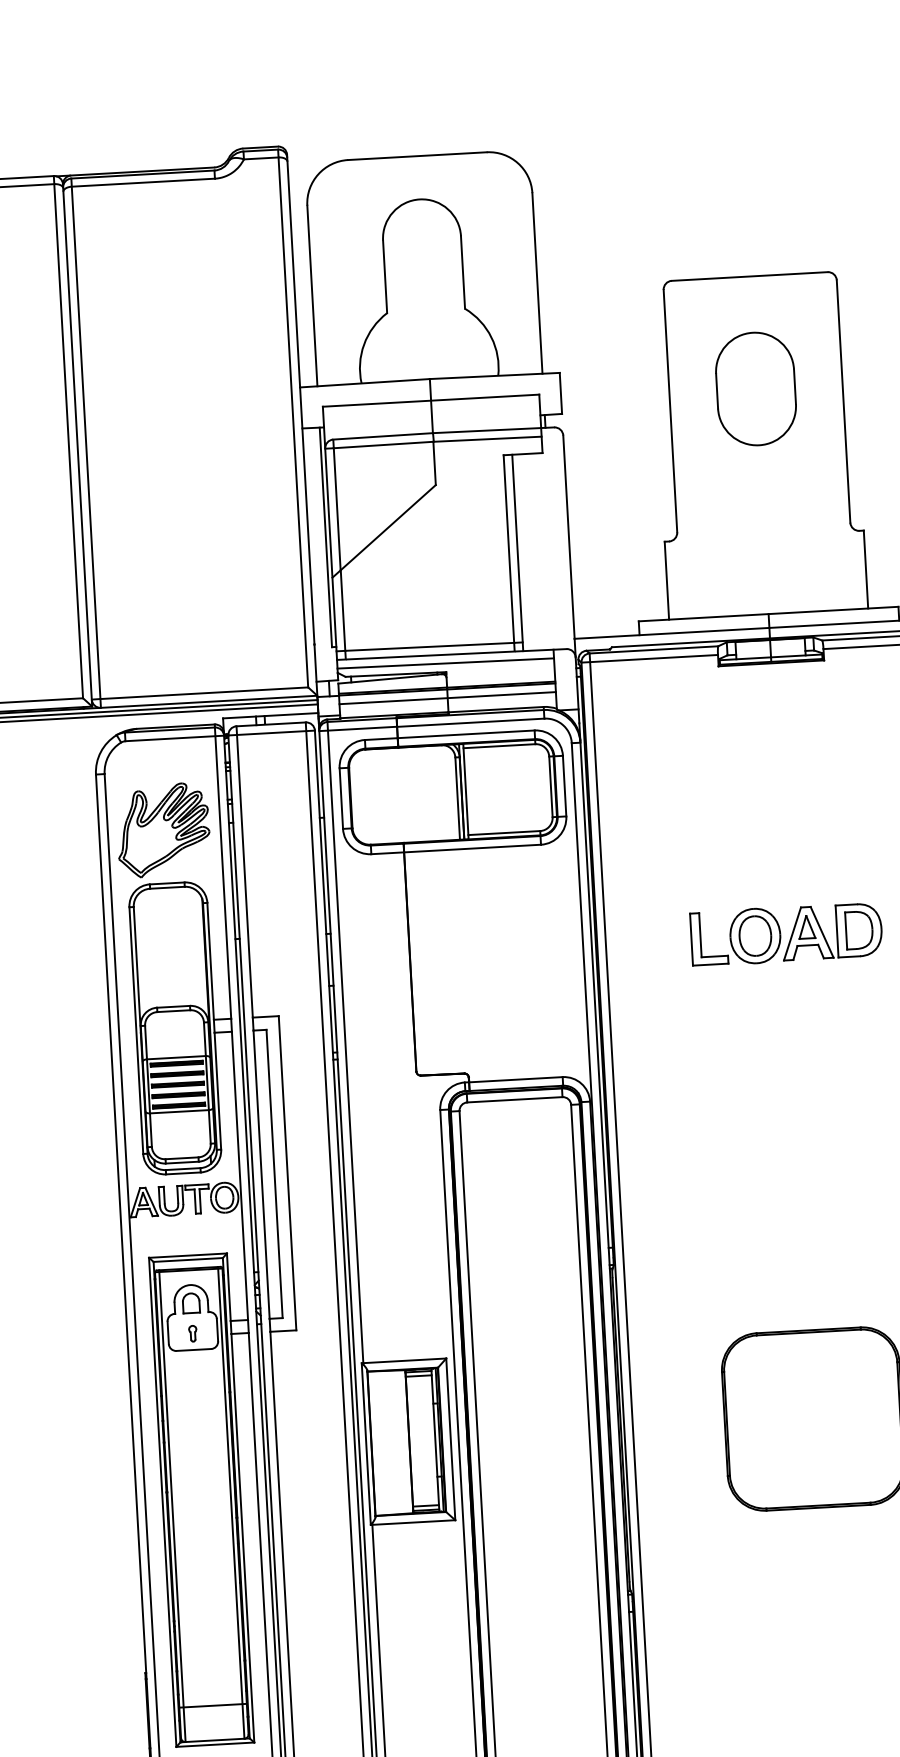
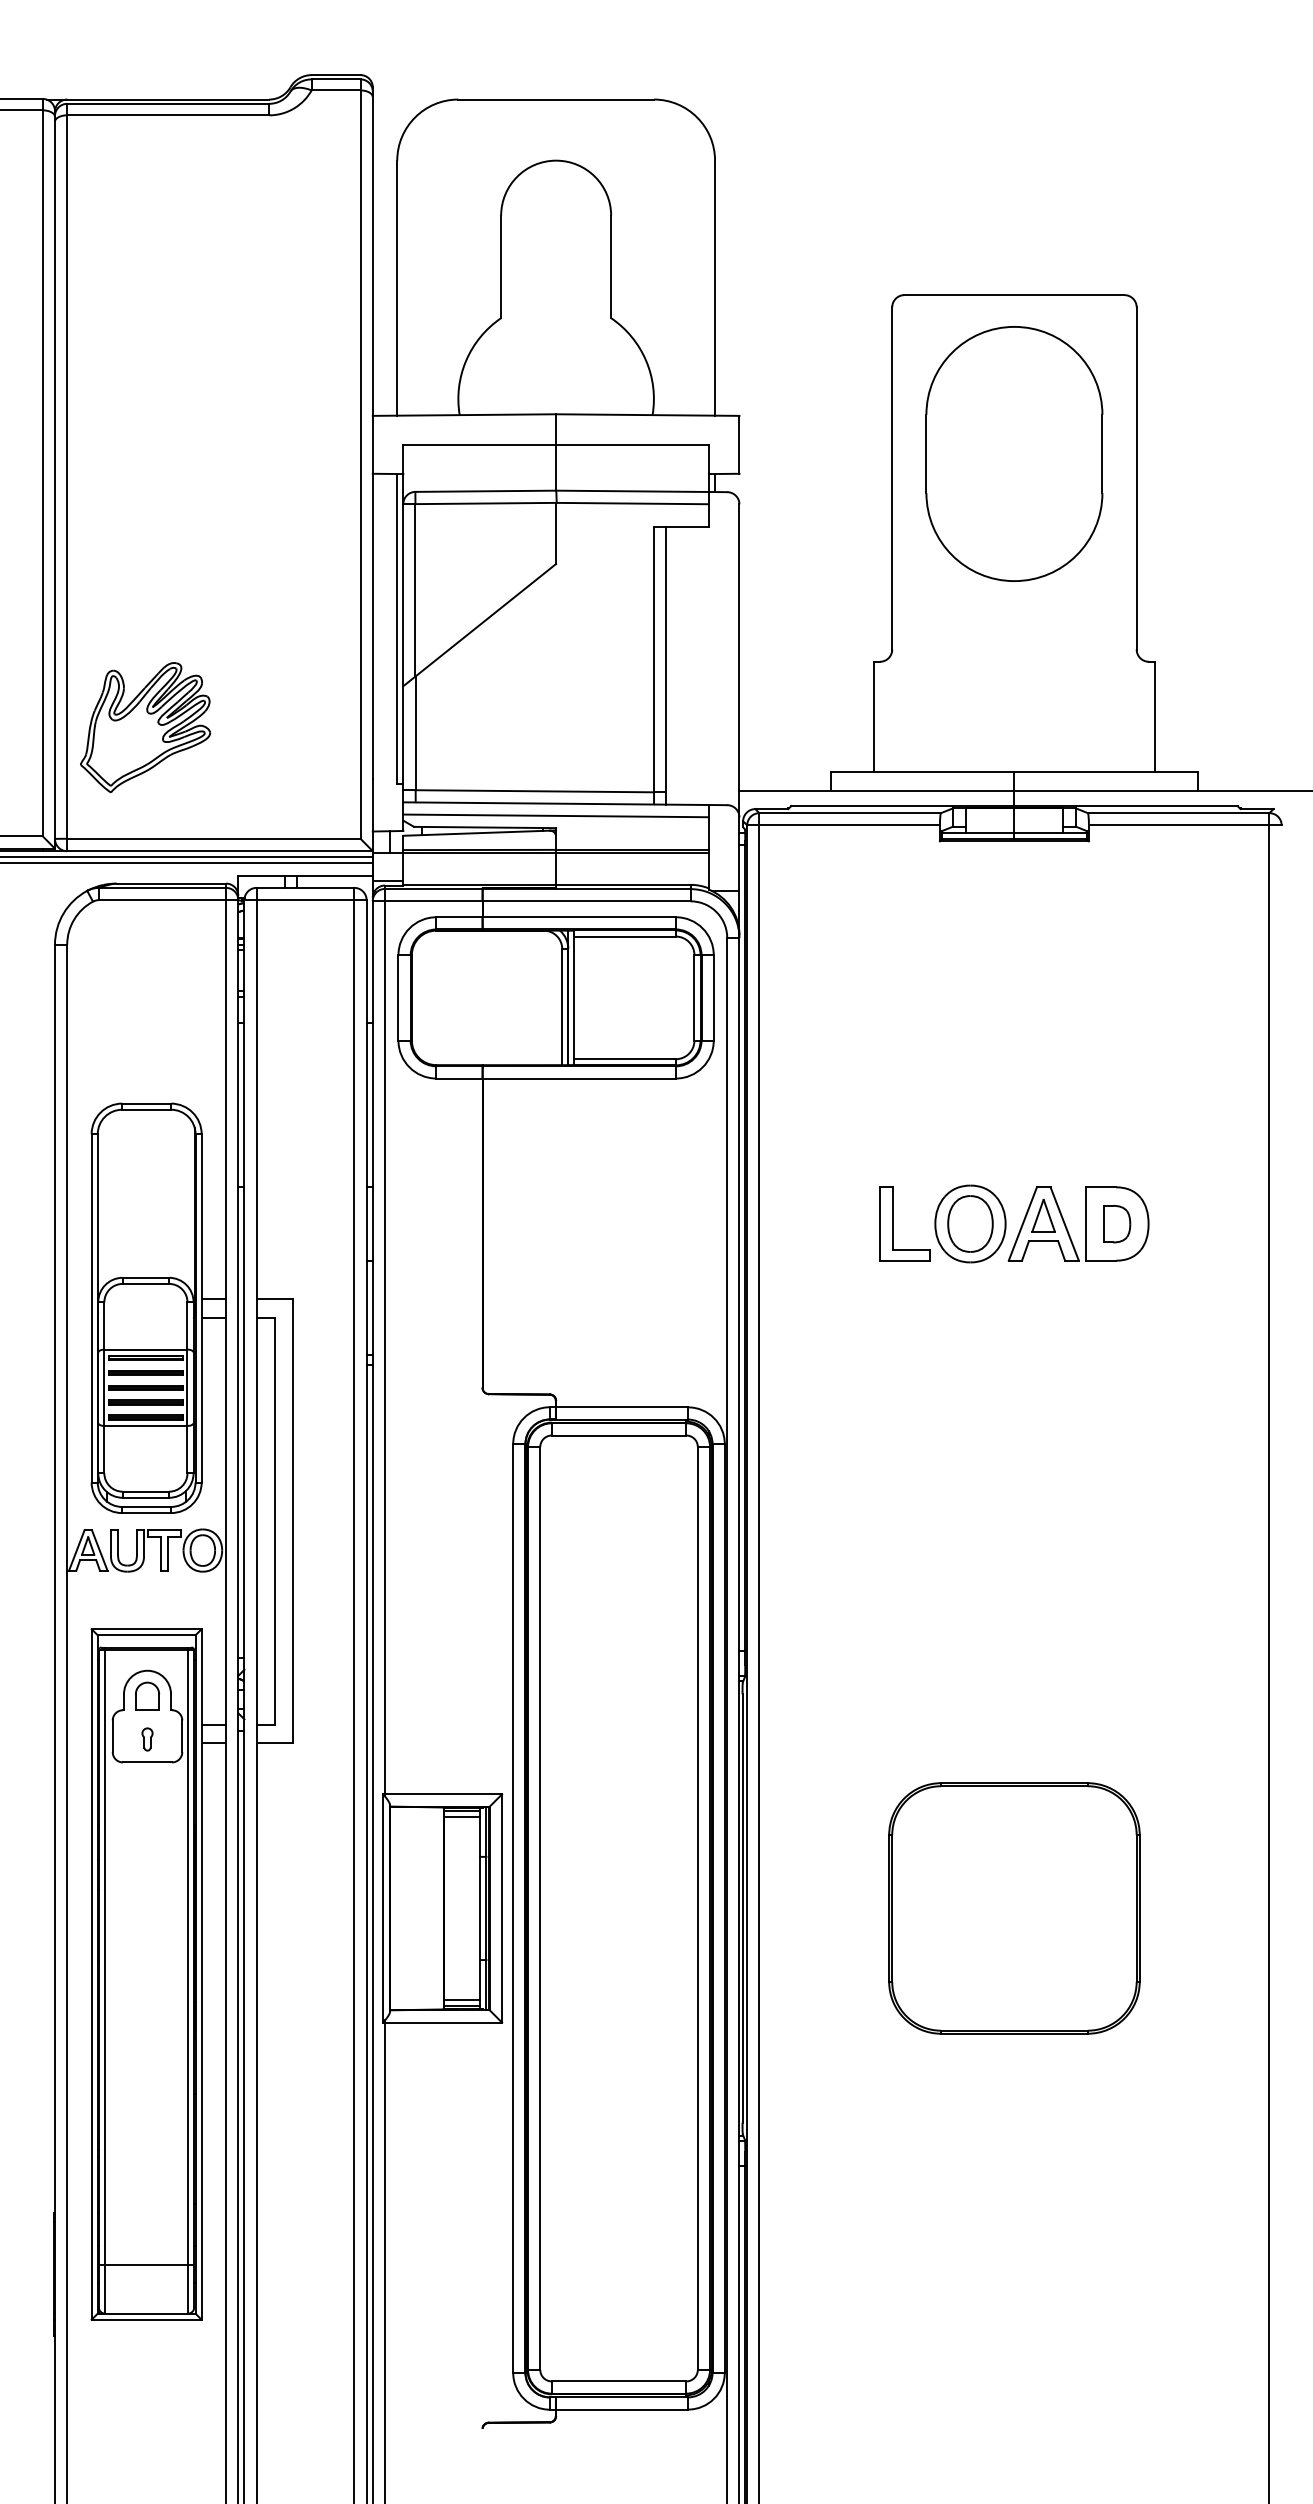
part: (756, 388) -> (1014, 453), size x1.6
line: (447, 697) -> (555, 864), removed
part: (163, 830) -> (145, 727), moved
part: (859, 930) -> (1117, 1224), size x0.7

